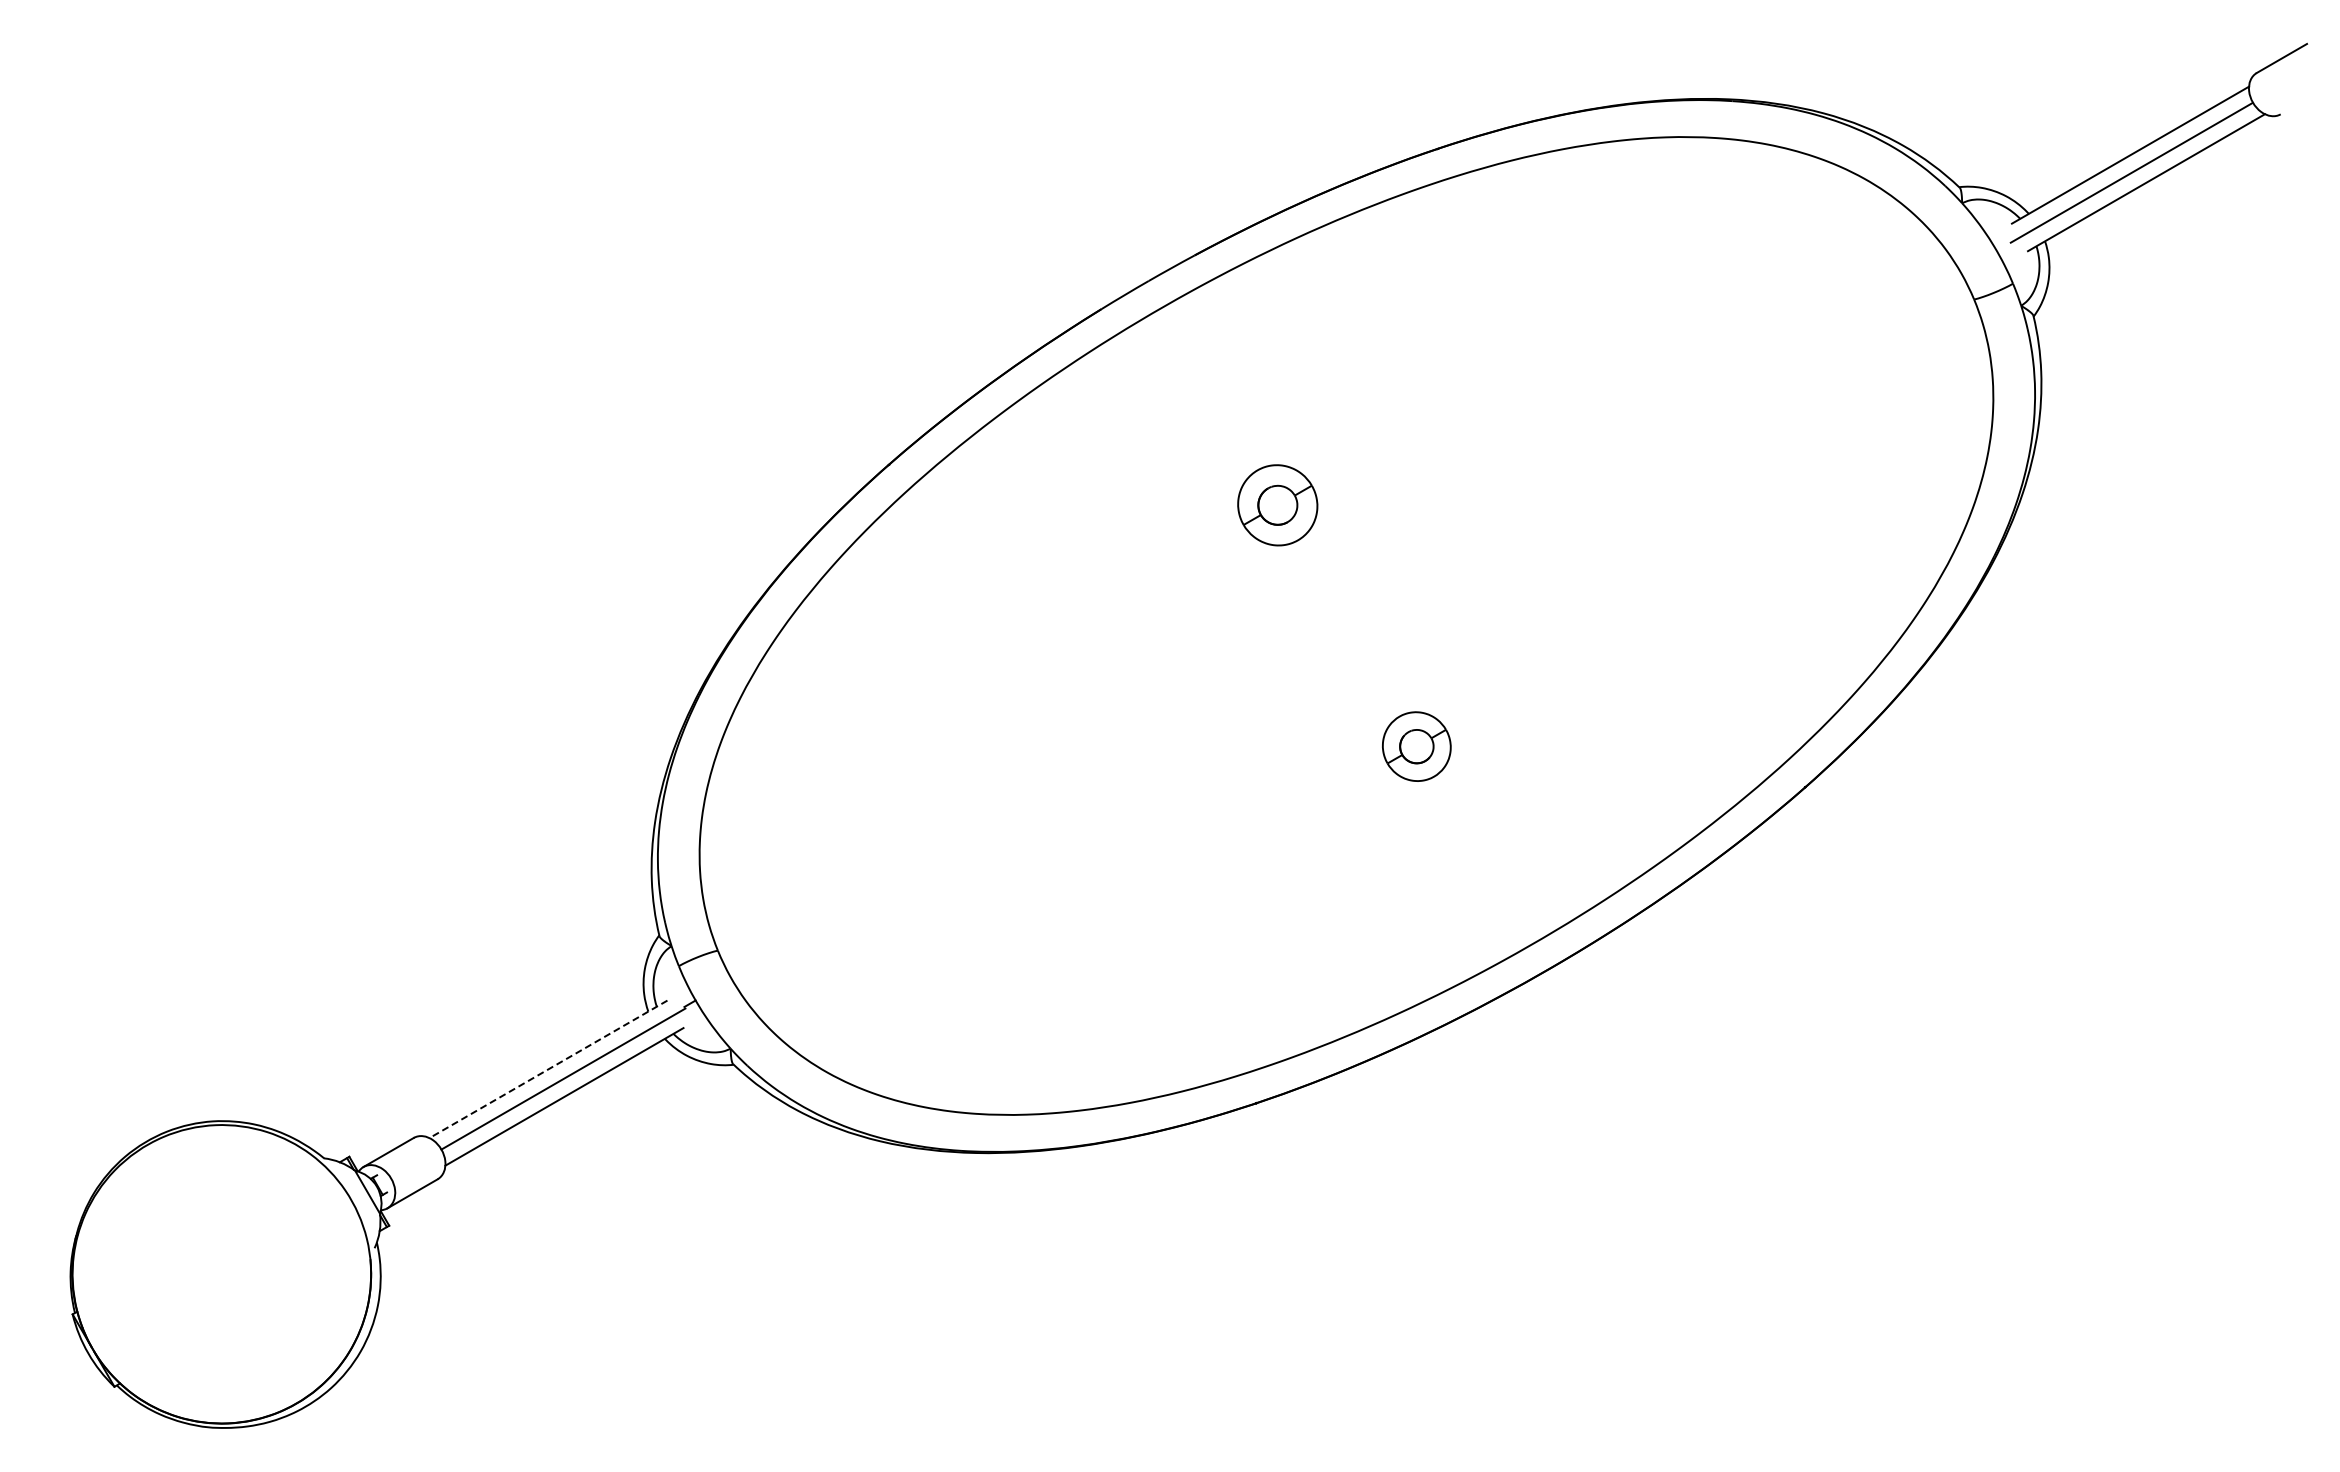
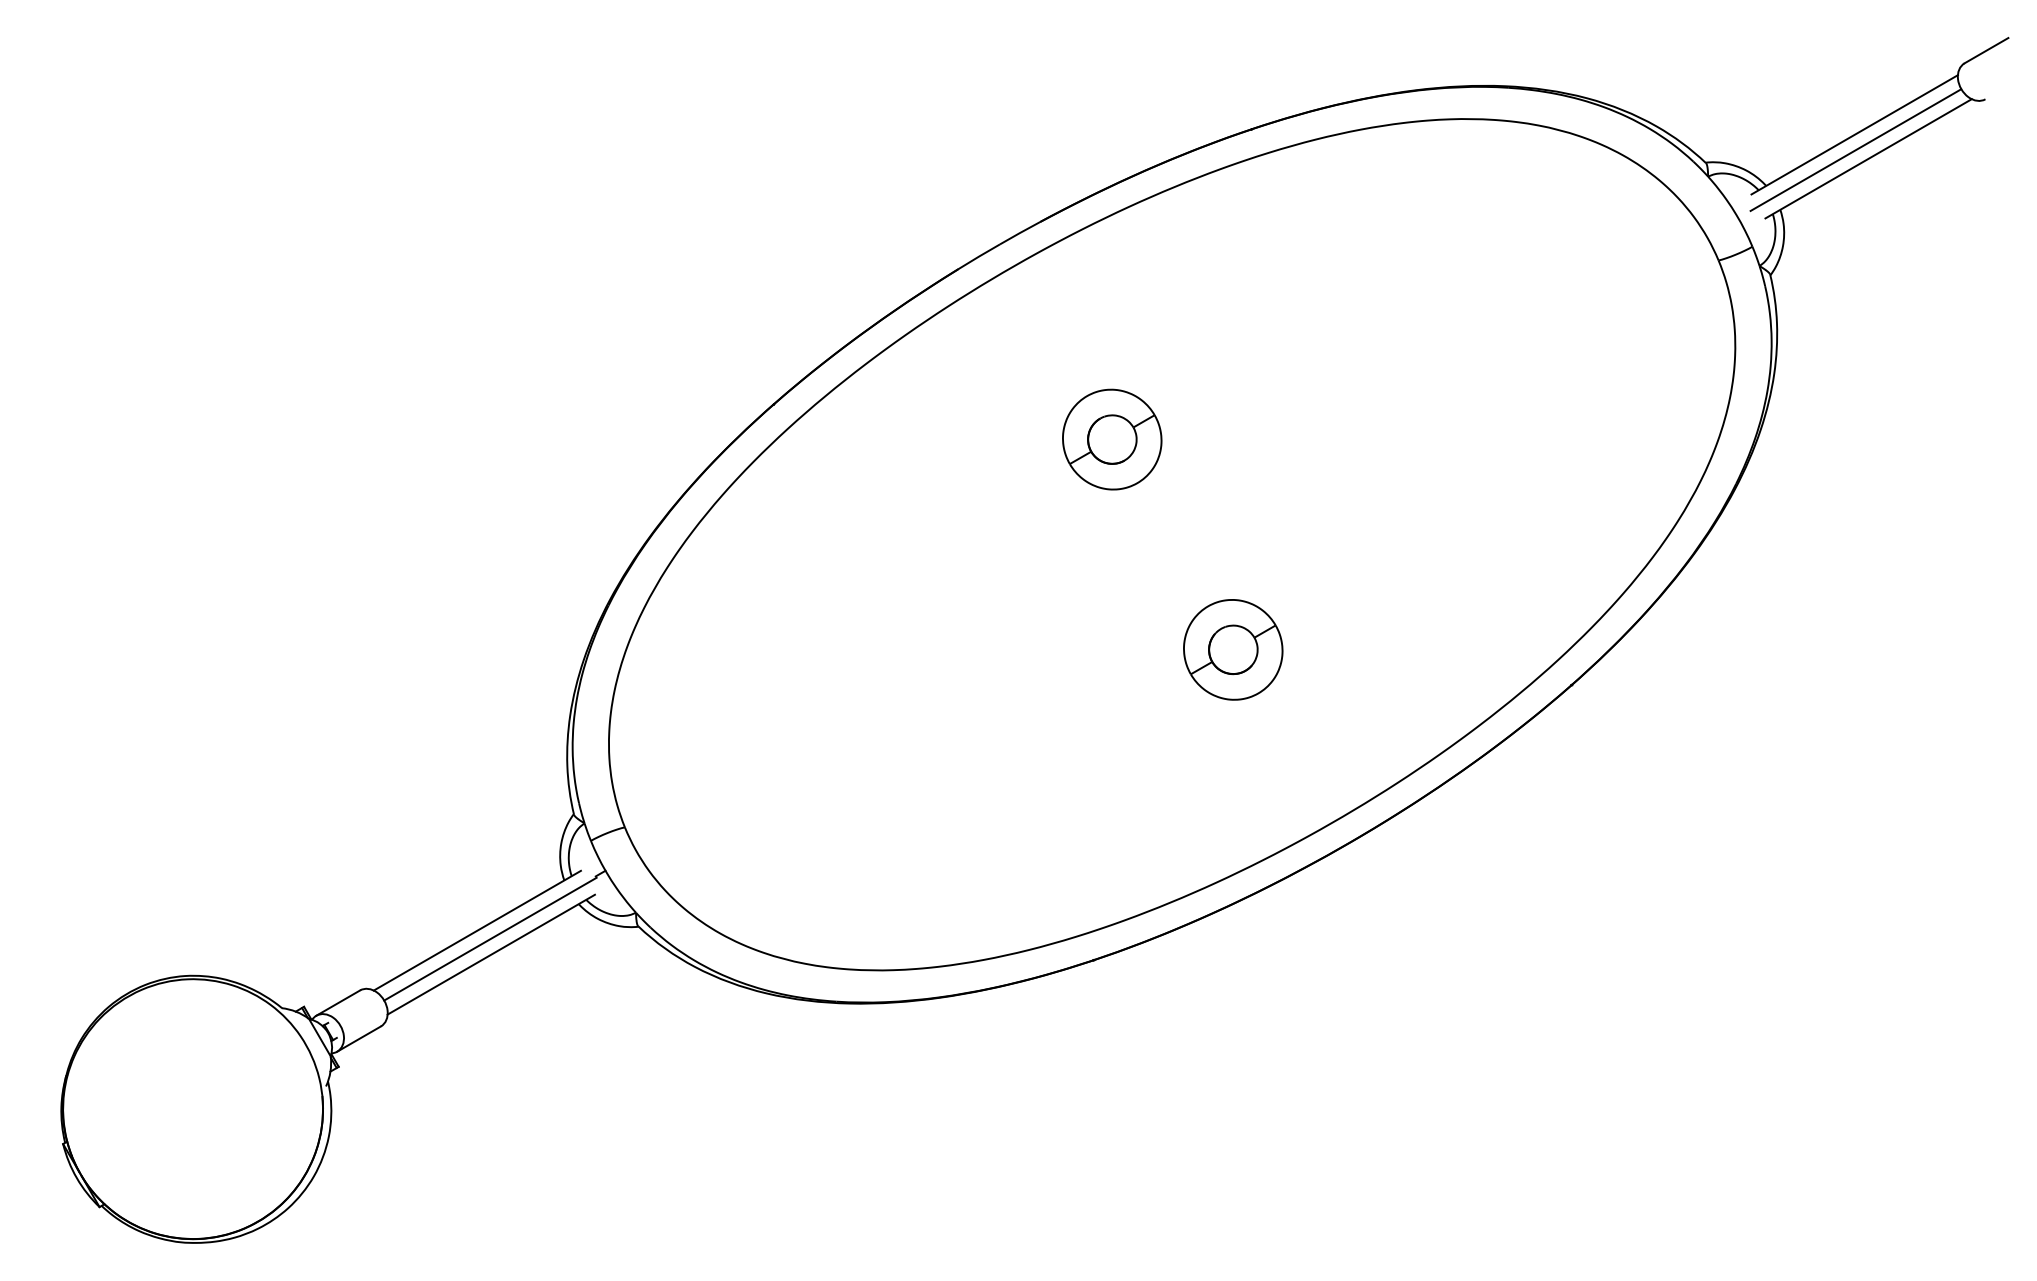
part: (1277, 505) -> (1112, 439), size x1.43
part: (1416, 746) -> (1233, 649), size x1.67
line: (548, 1069) -> (477, 930), dashed -> solid

